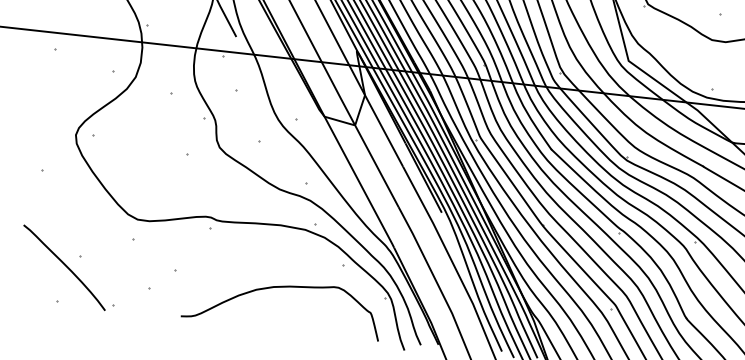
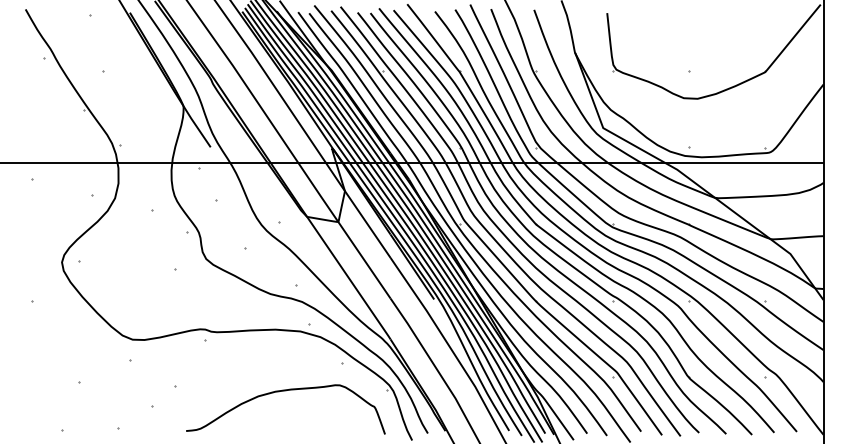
curve: (64, 265) -> (64, 393), removed

